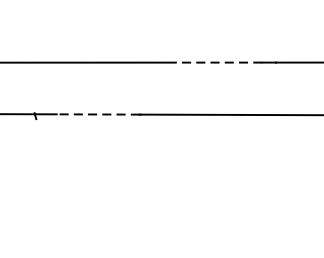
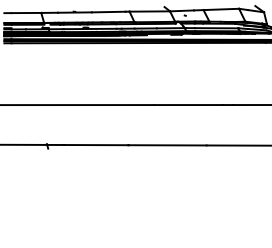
line: (217, 63) -> (188, 105), dashed -> solid
line: (97, 114) -> (95, 145), dashed -> solid

